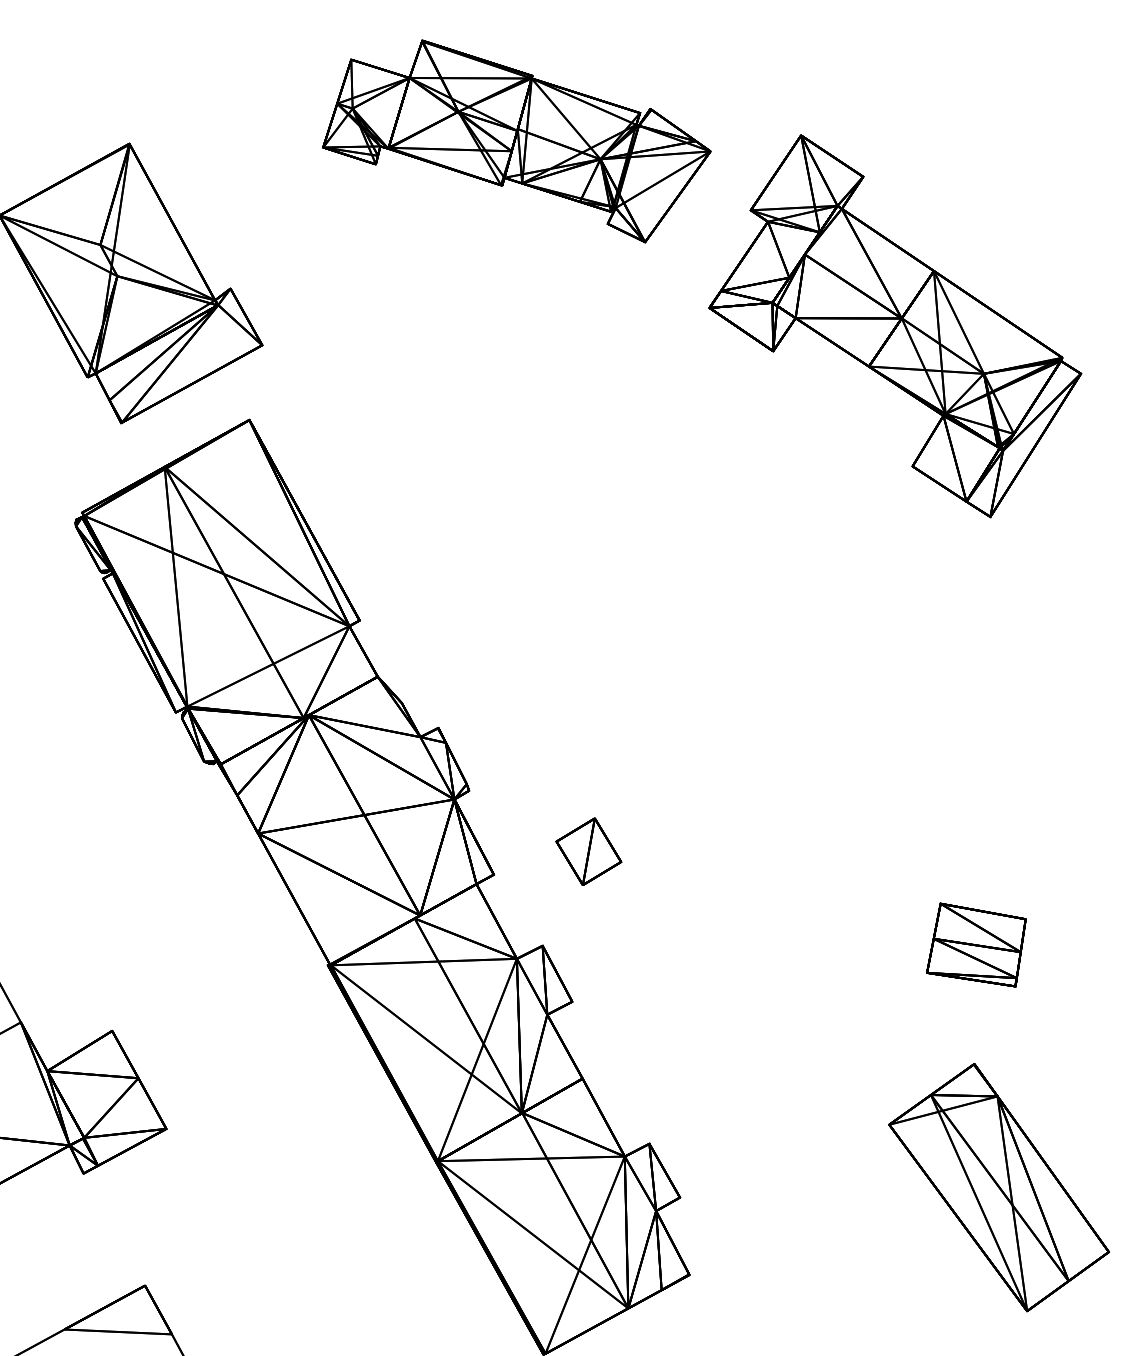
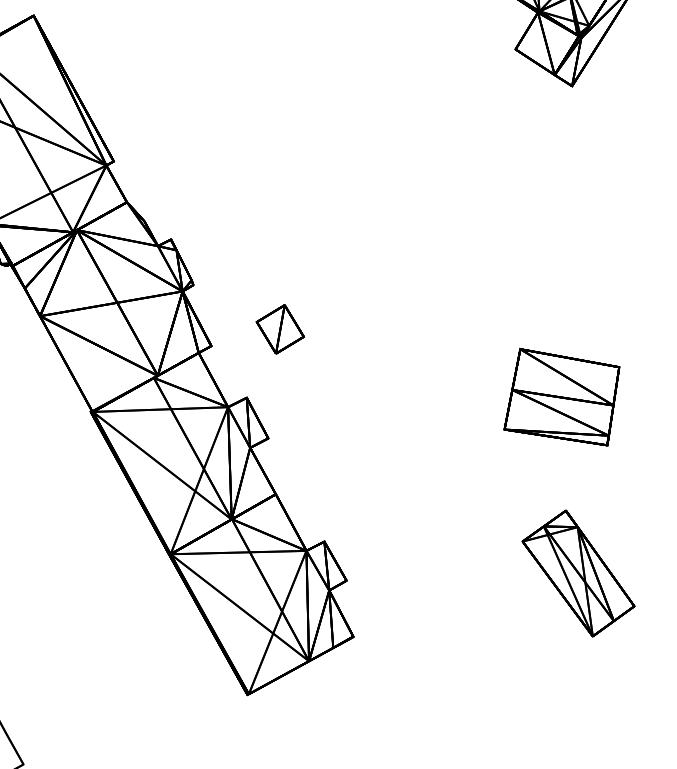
part: (976, 944) -> (562, 396), size x1.6
part: (999, 1187) -> (578, 573), size x0.7

